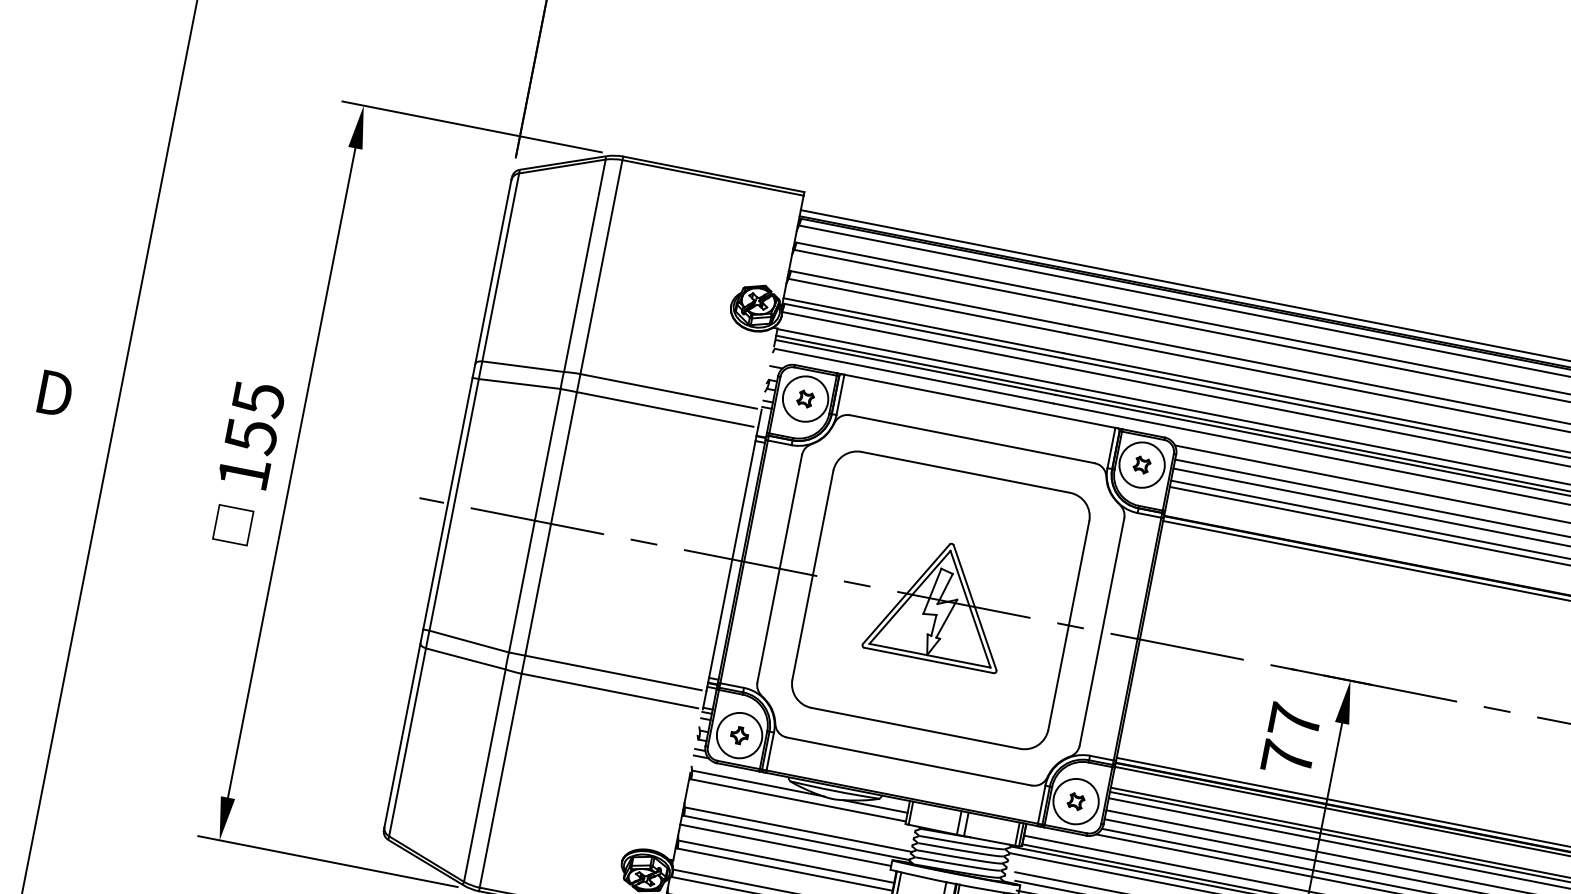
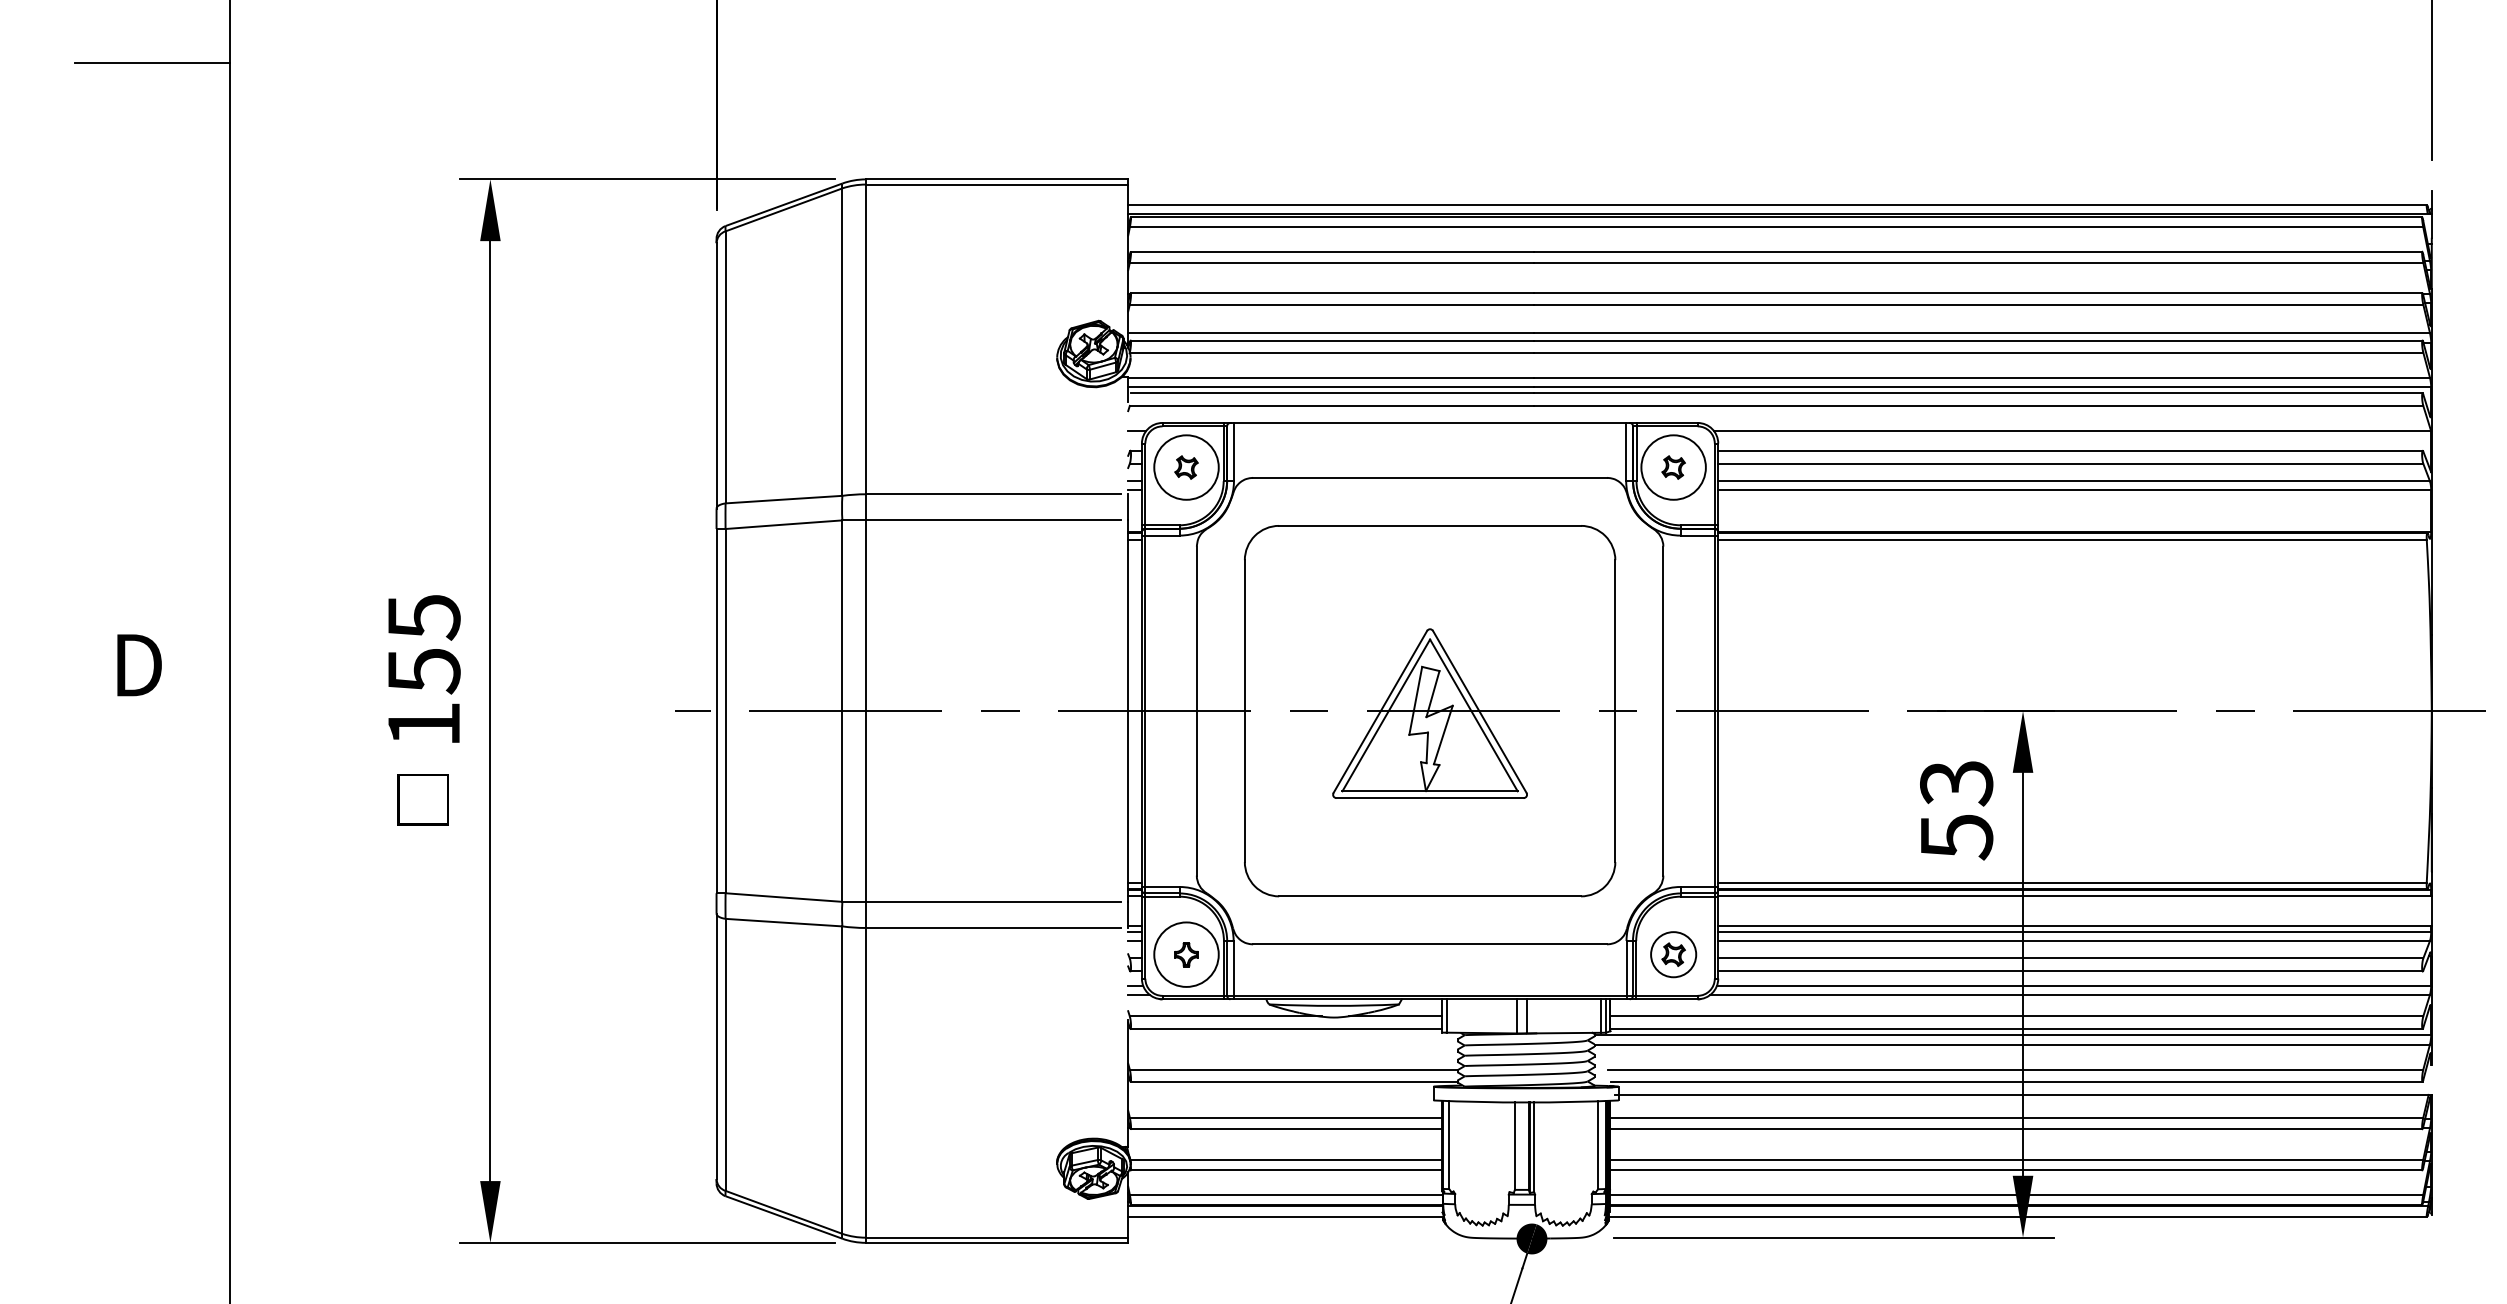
text: (1291, 740) -> (1956, 810), 77 -> 53
circle: (1076, 801) -> (1673, 954), size x0.7
line: (785, 844) -> (1280, 1094), removed

